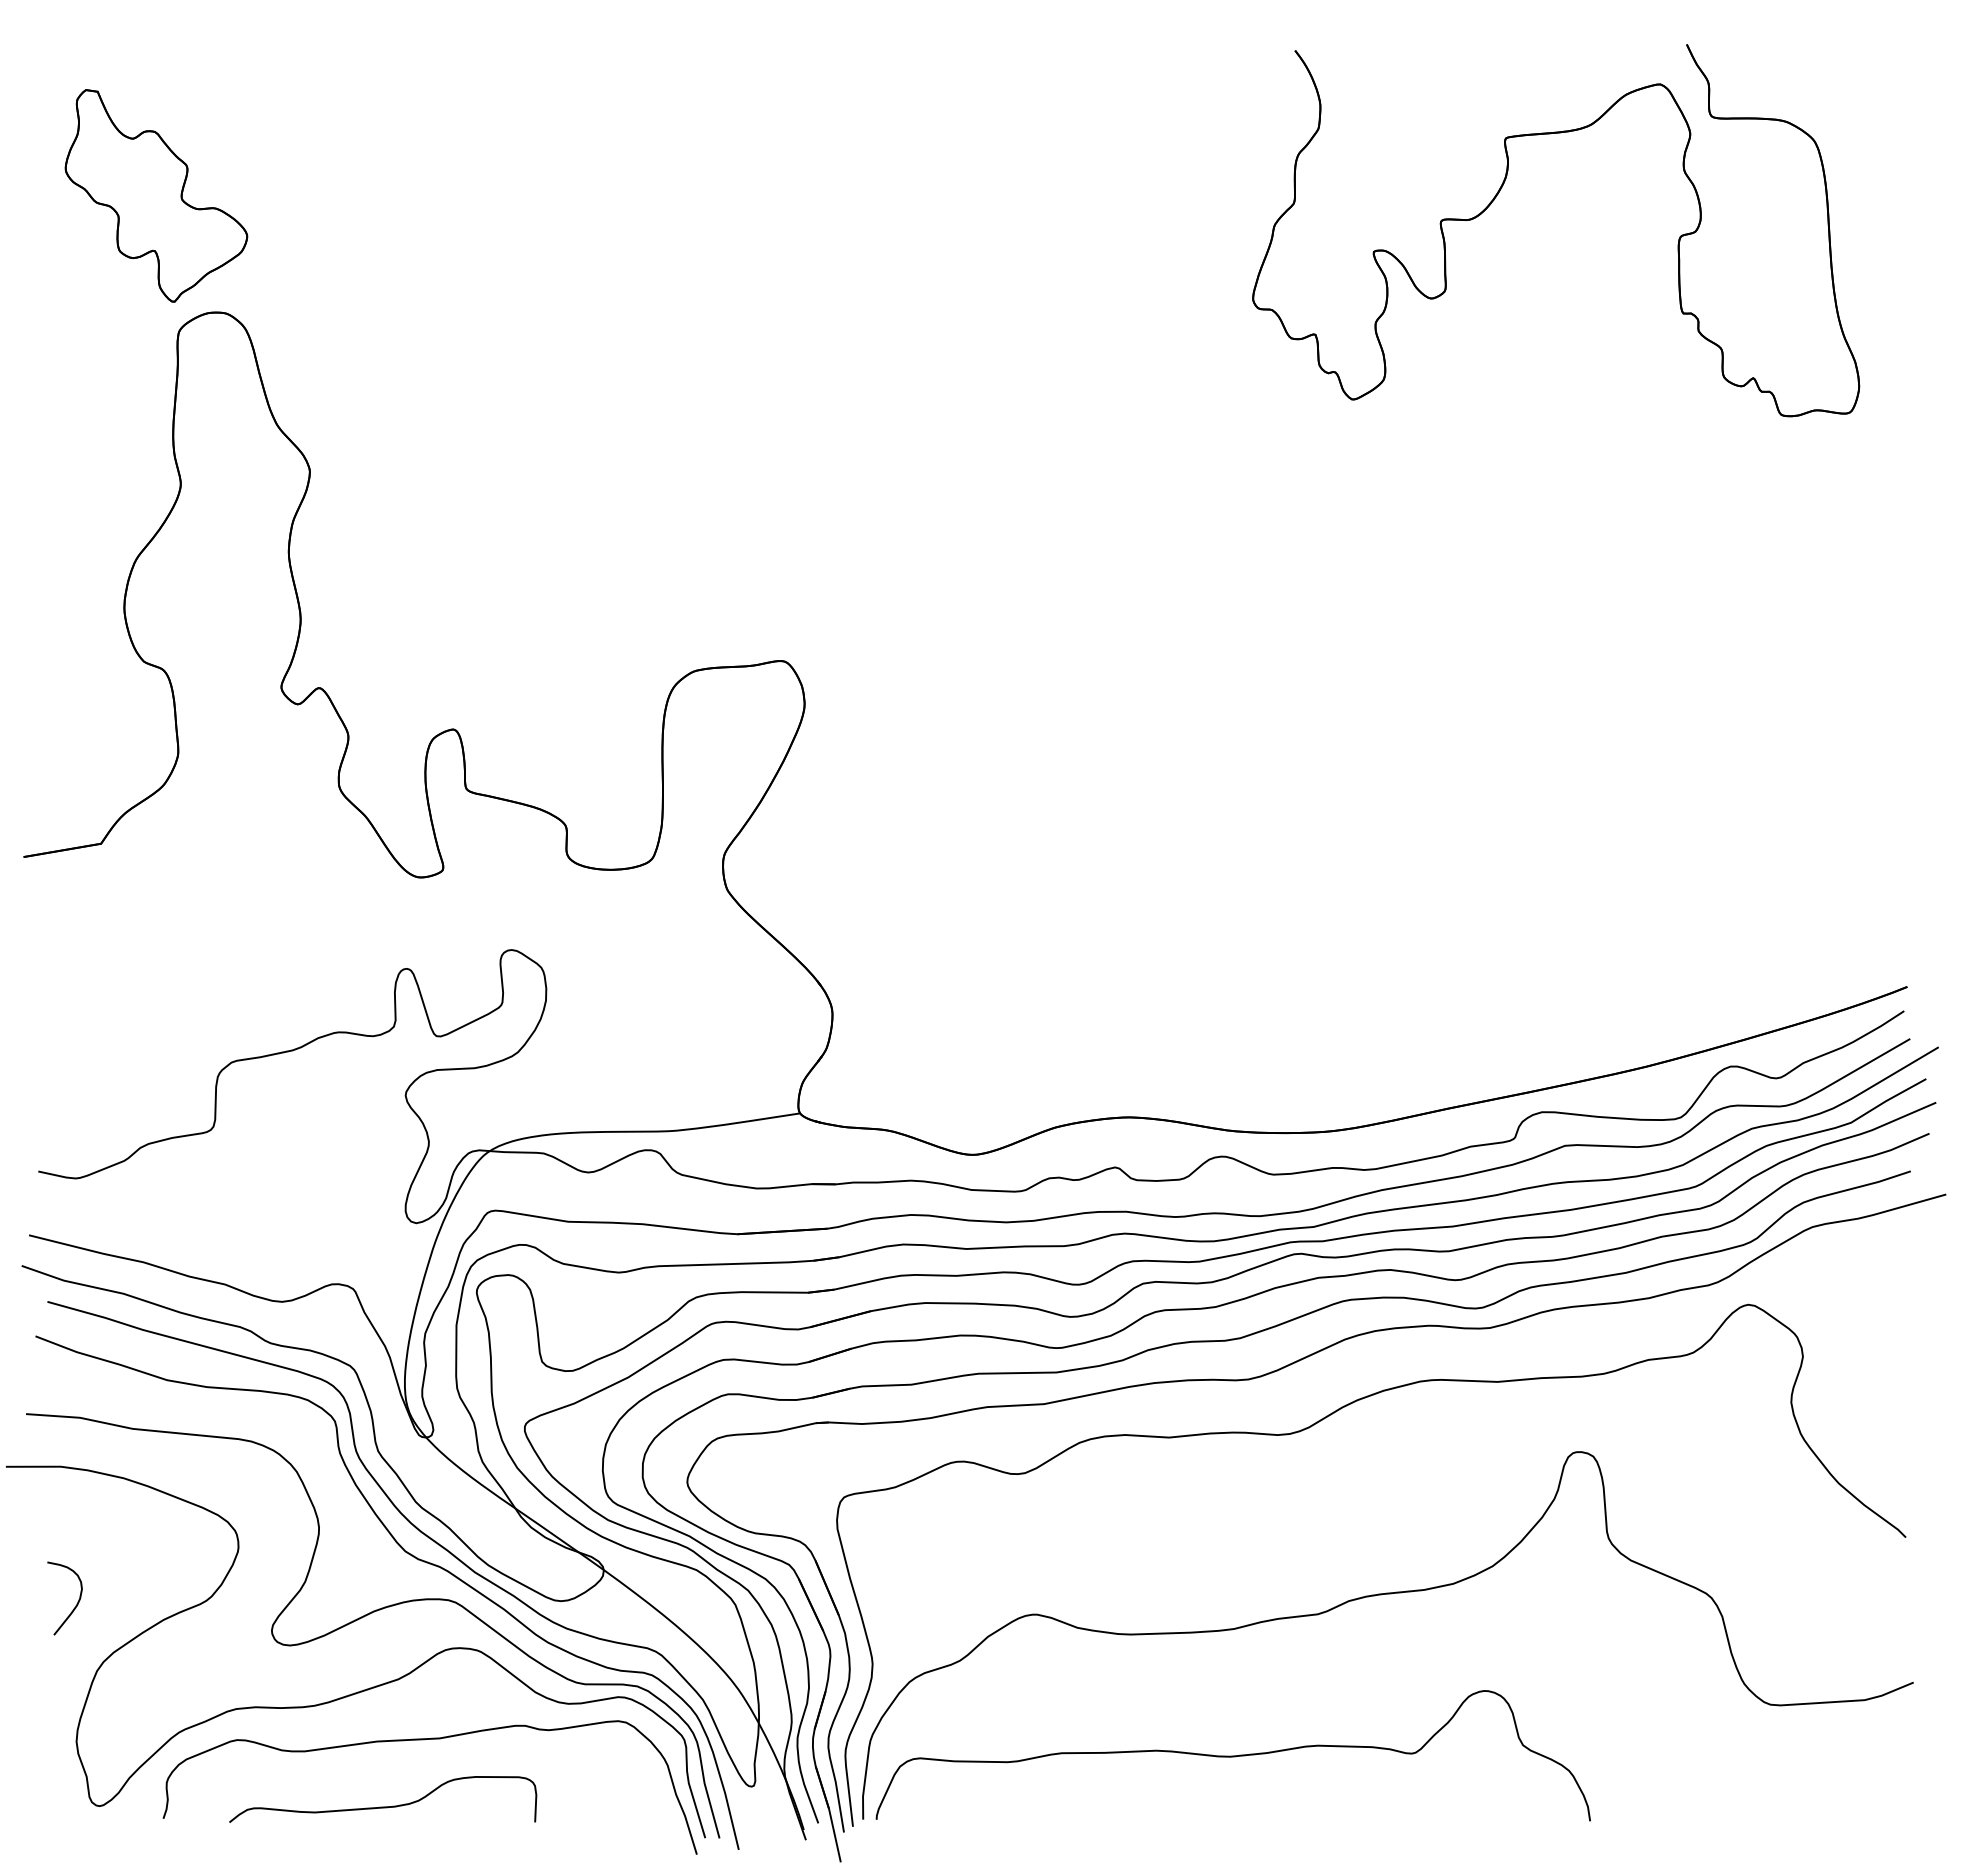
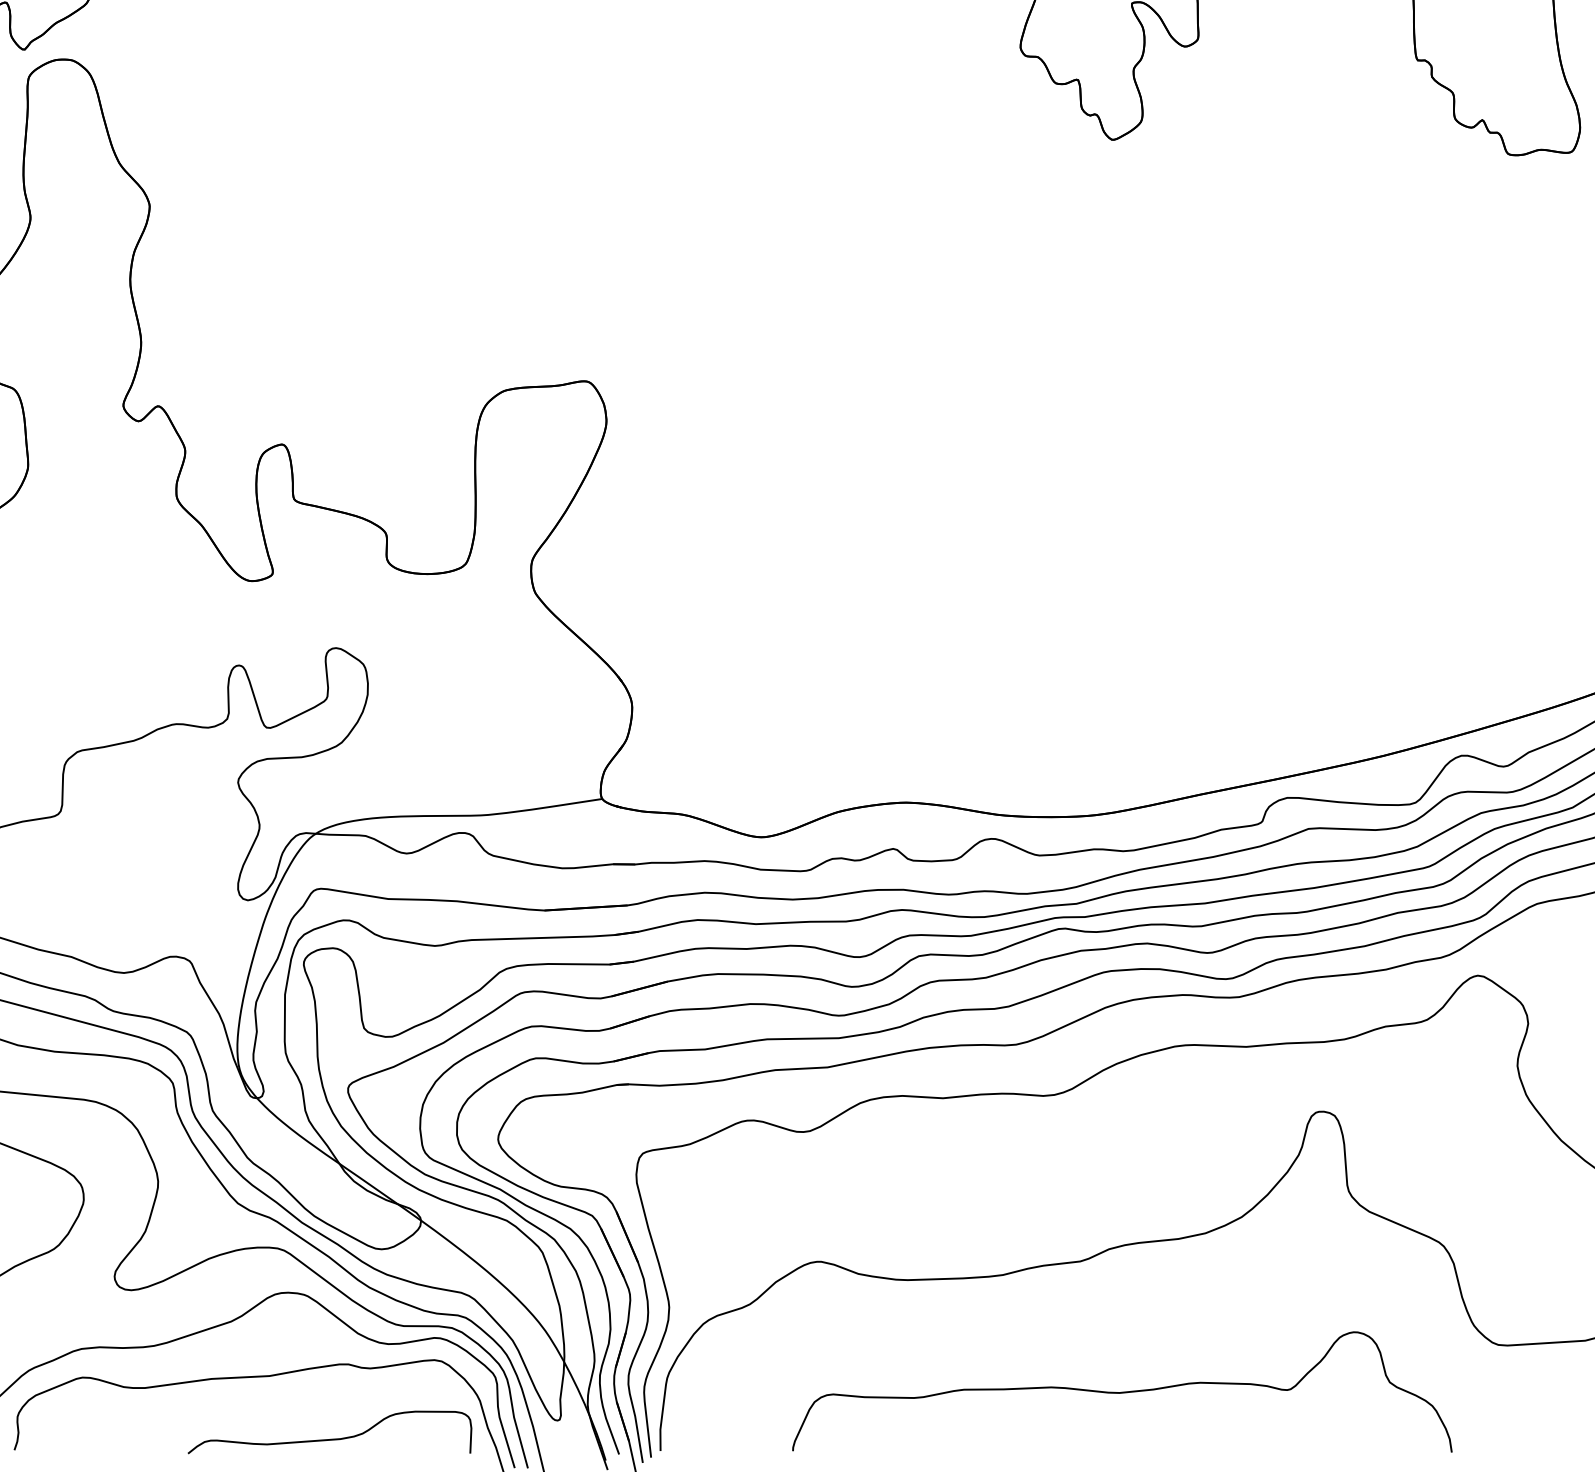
curve: (1232, 1755) -> (1121, 1391), moved
curve: (383, 1806) -> (330, 1438), moved

